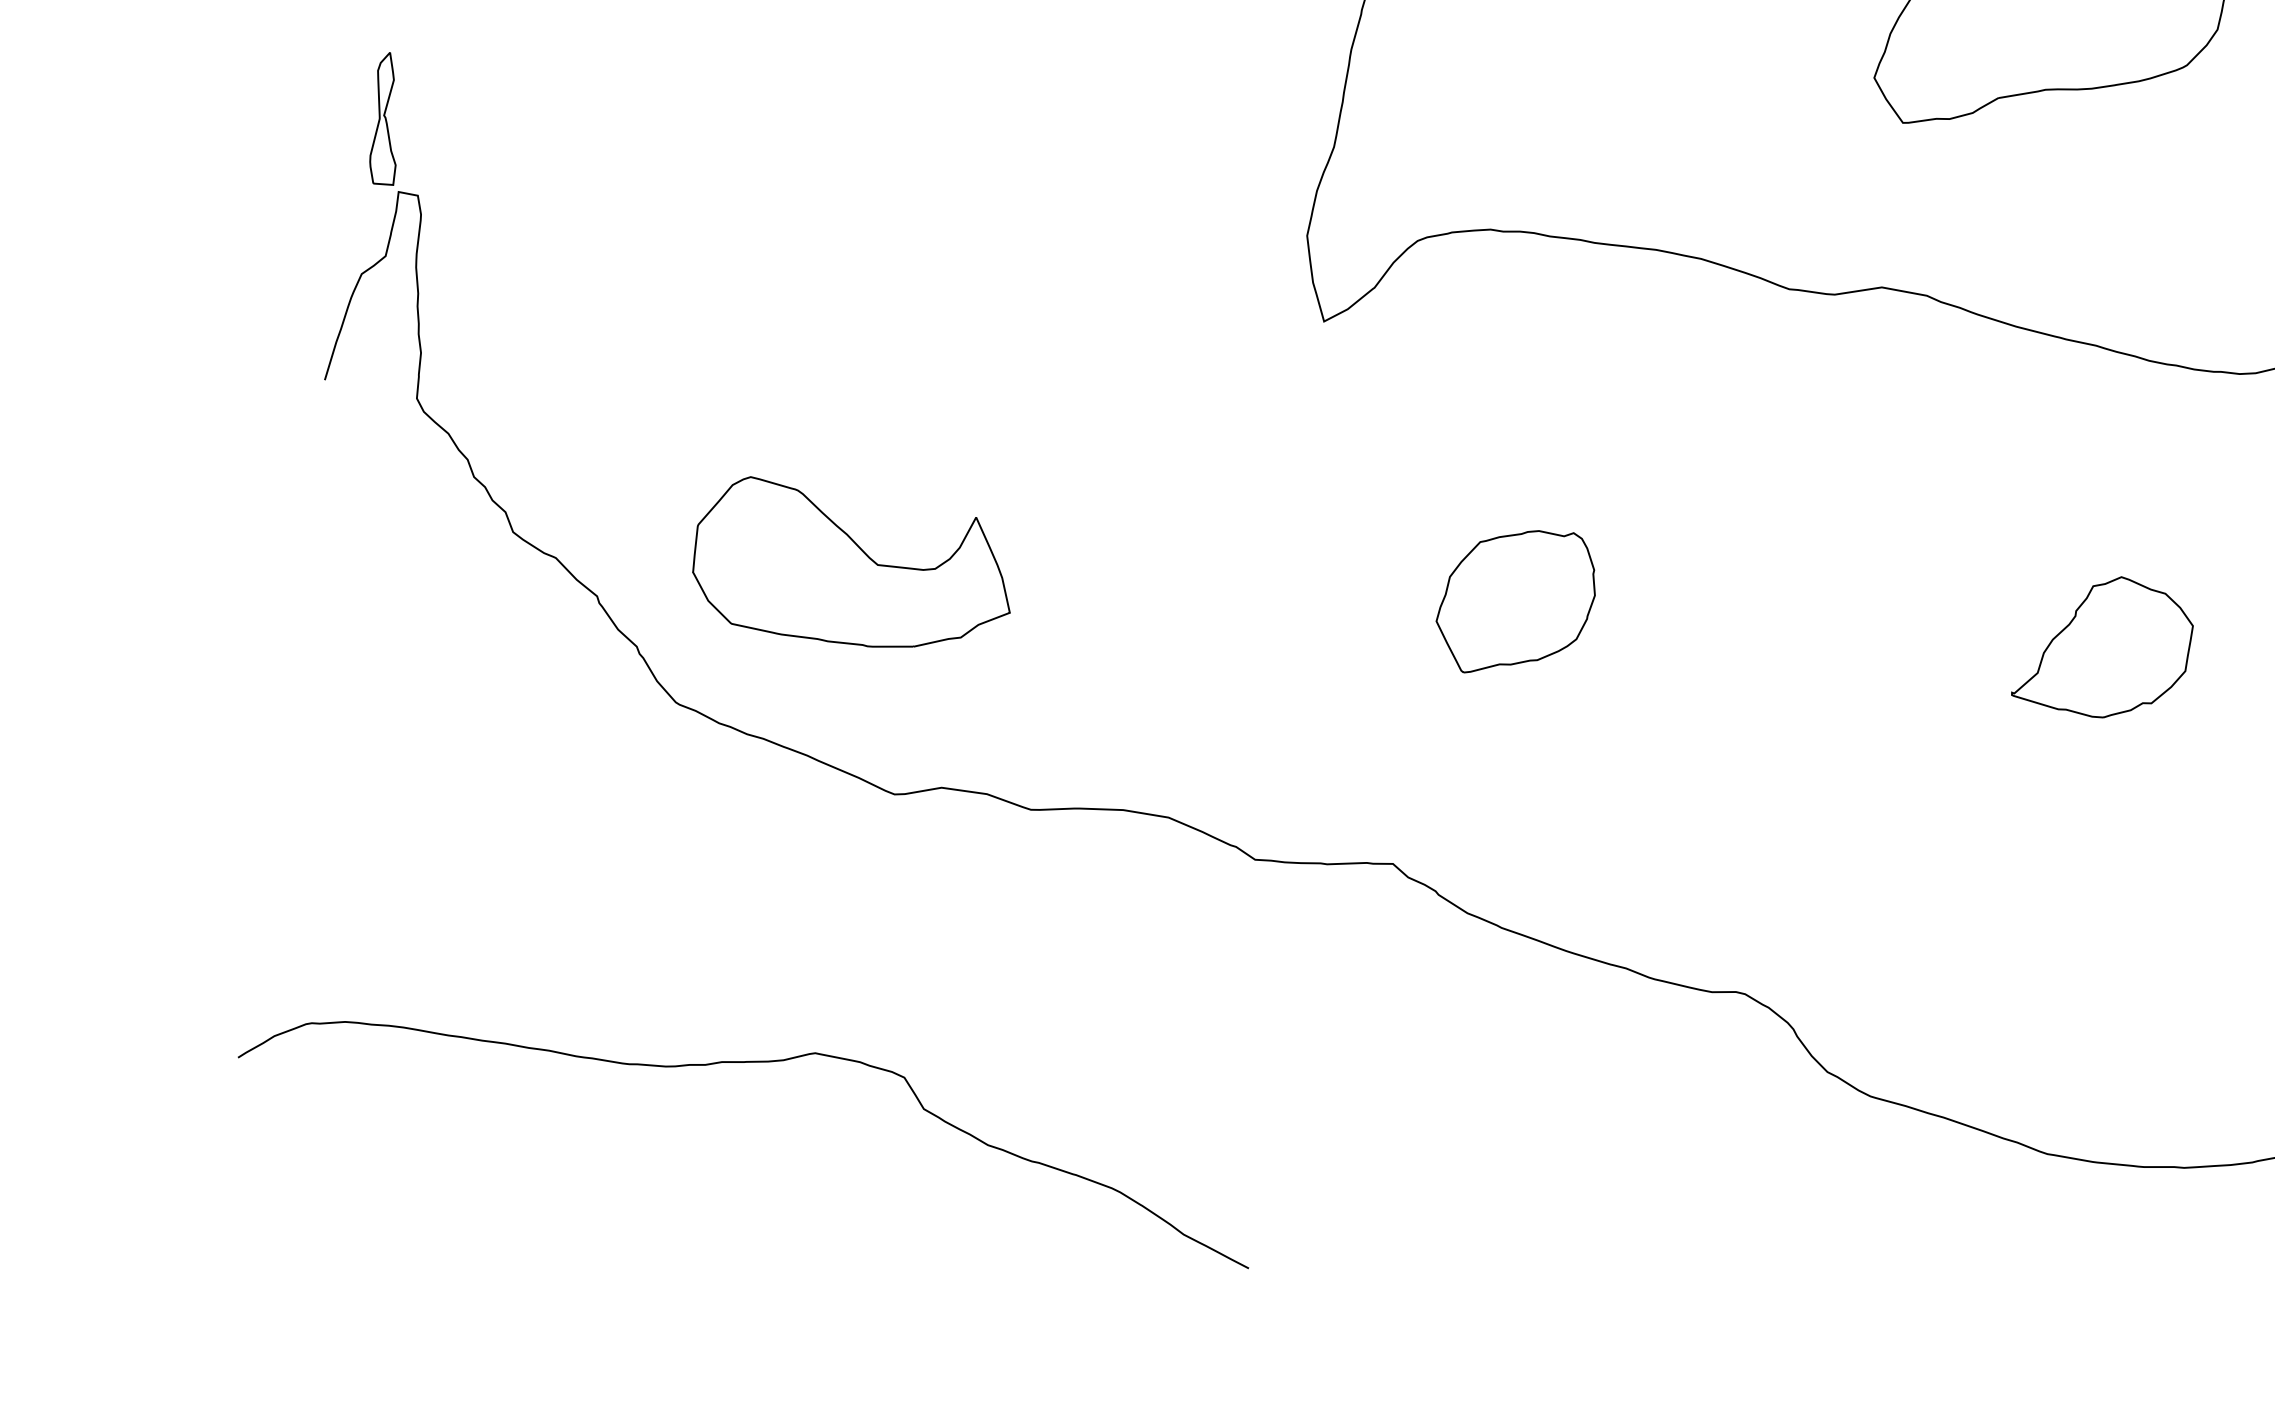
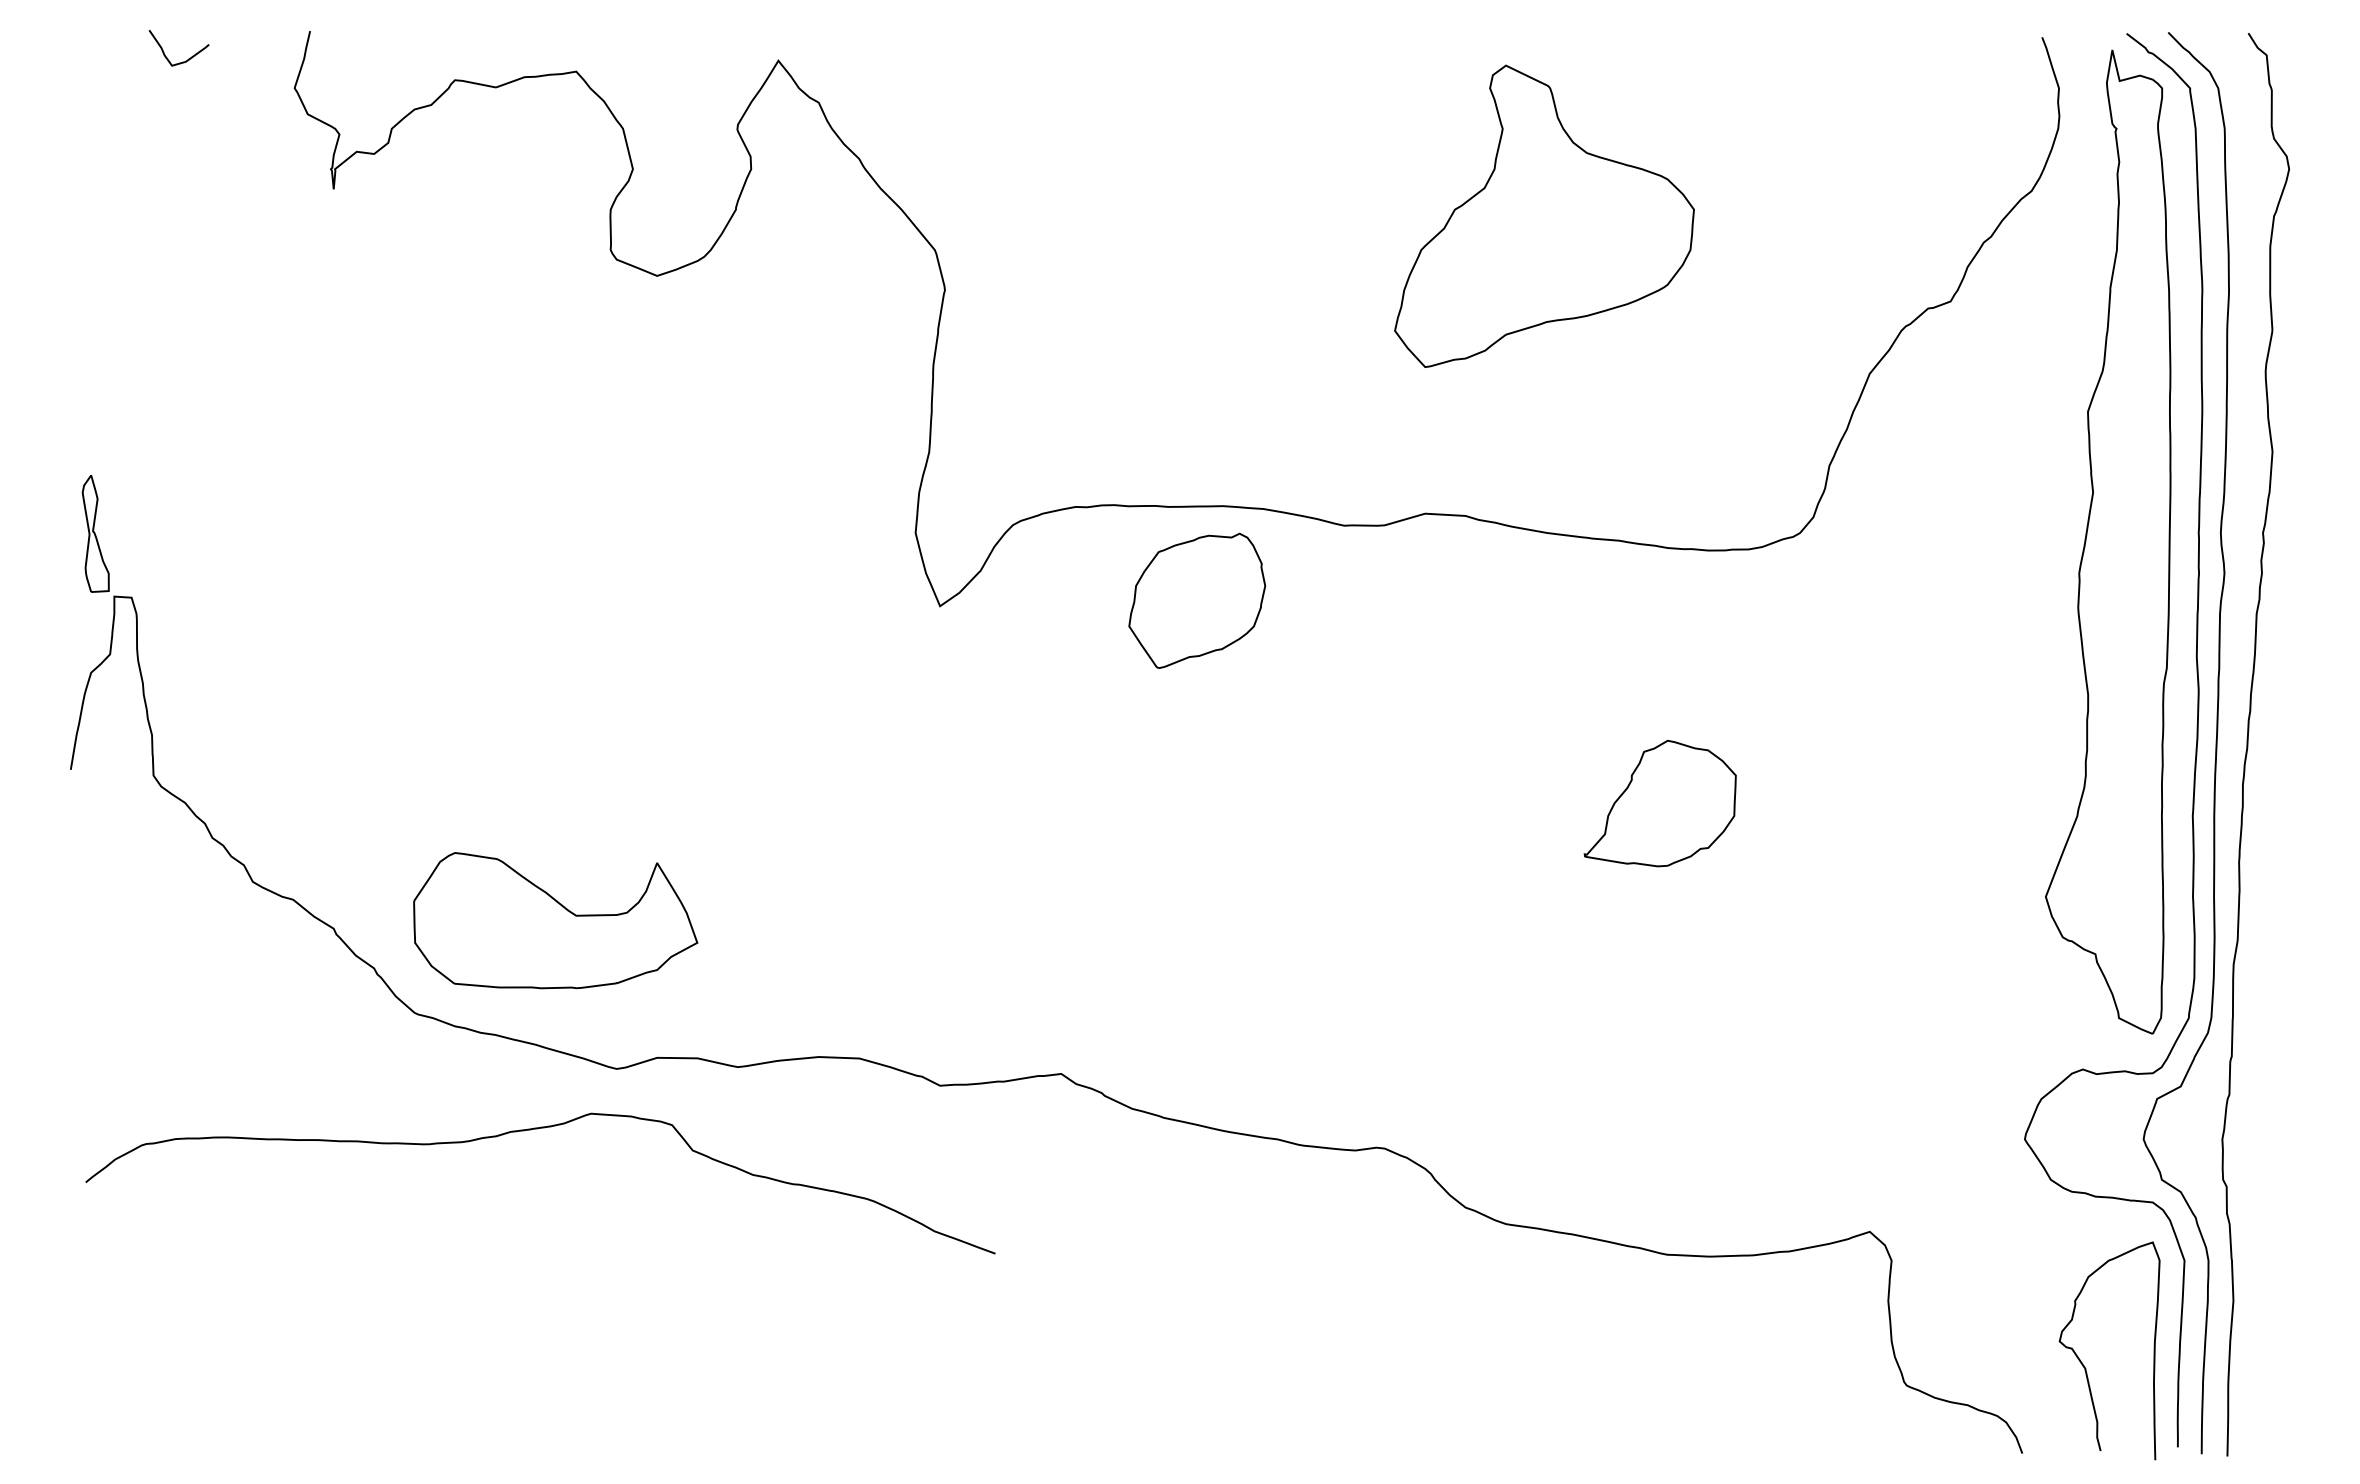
part: (853, 567) -> (555, 920), moved
part: (1516, 602) -> (1197, 600), moved
curve: (745, 1063) -> (531, 1130), moved

